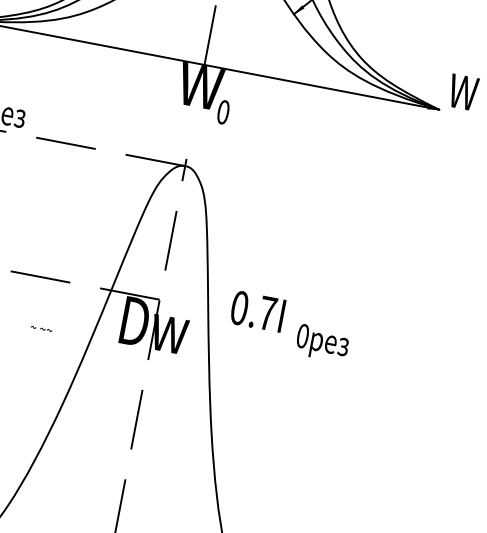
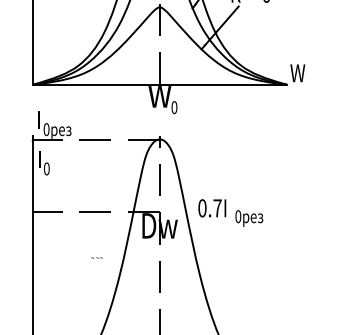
text: (40, 327) -> (96, 257), moved

